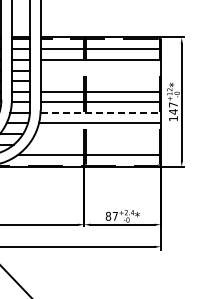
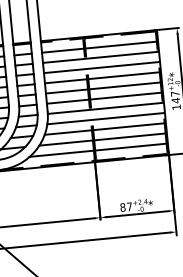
line: (99, 70) -> (100, 67), added
line: (99, 81) -> (101, 78), added
line: (100, 112) -> (105, 108), dashed -> solid
line: (97, 133) -> (104, 128), added
line: (93, 144) -> (101, 139), added

